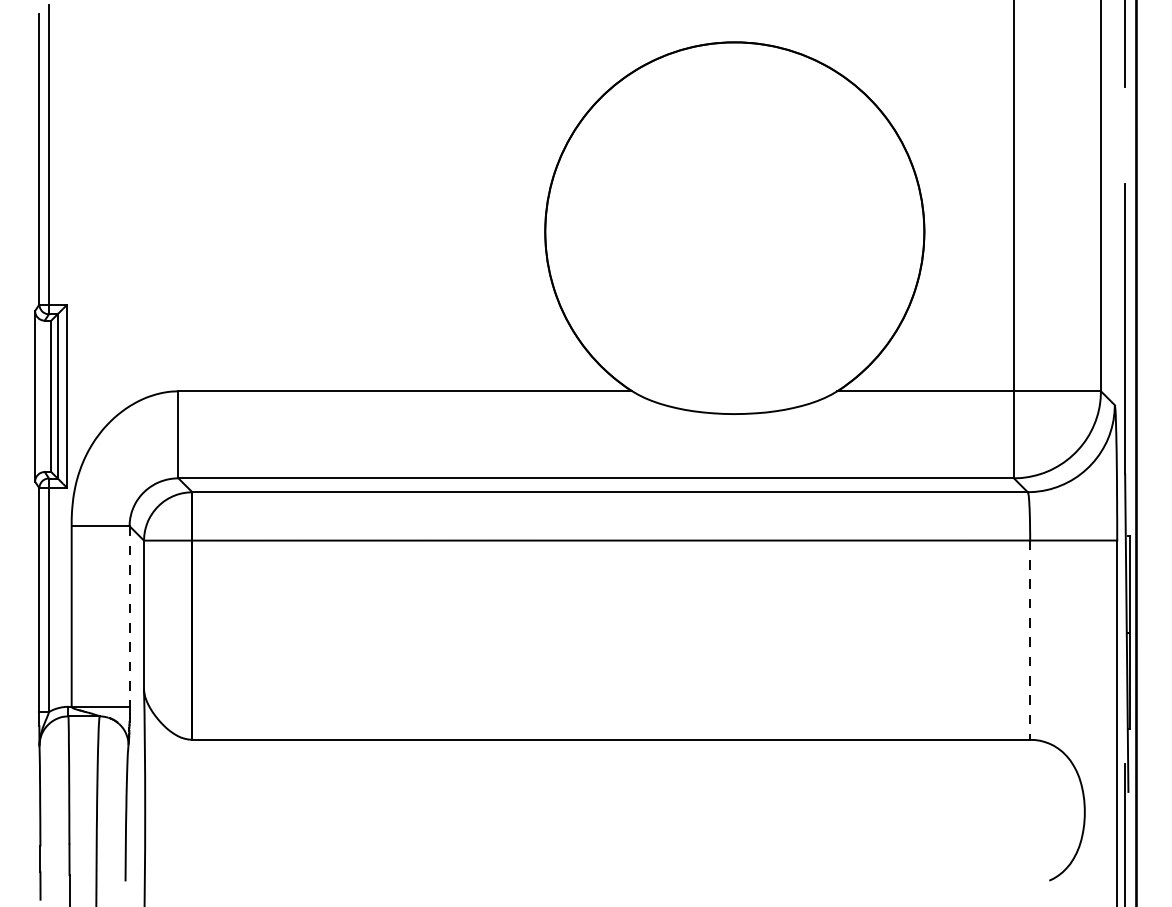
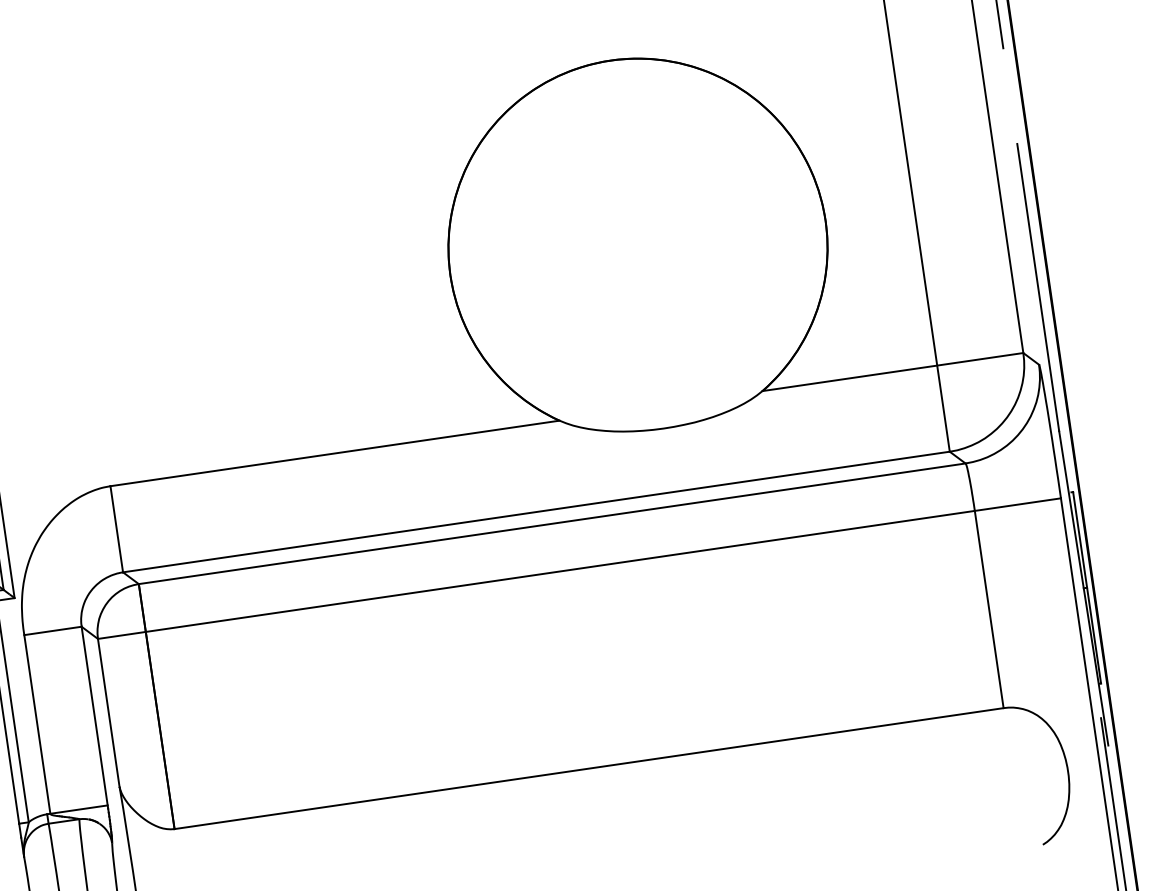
line: (129, 618) -> (94, 718), dashed -> solid
line: (1030, 640) -> (989, 609), dashed -> solid

